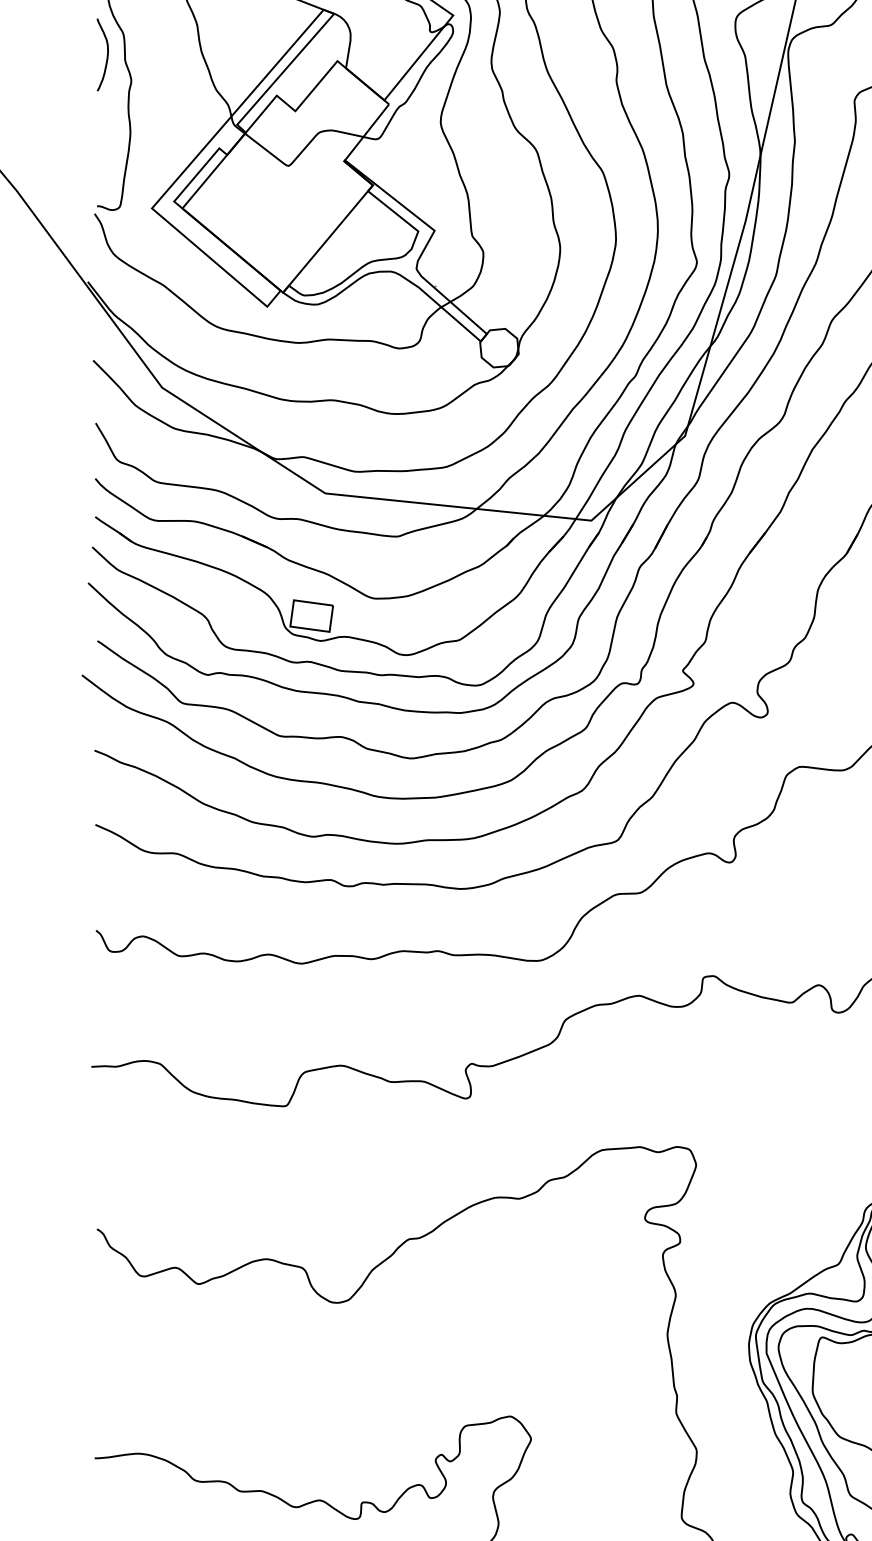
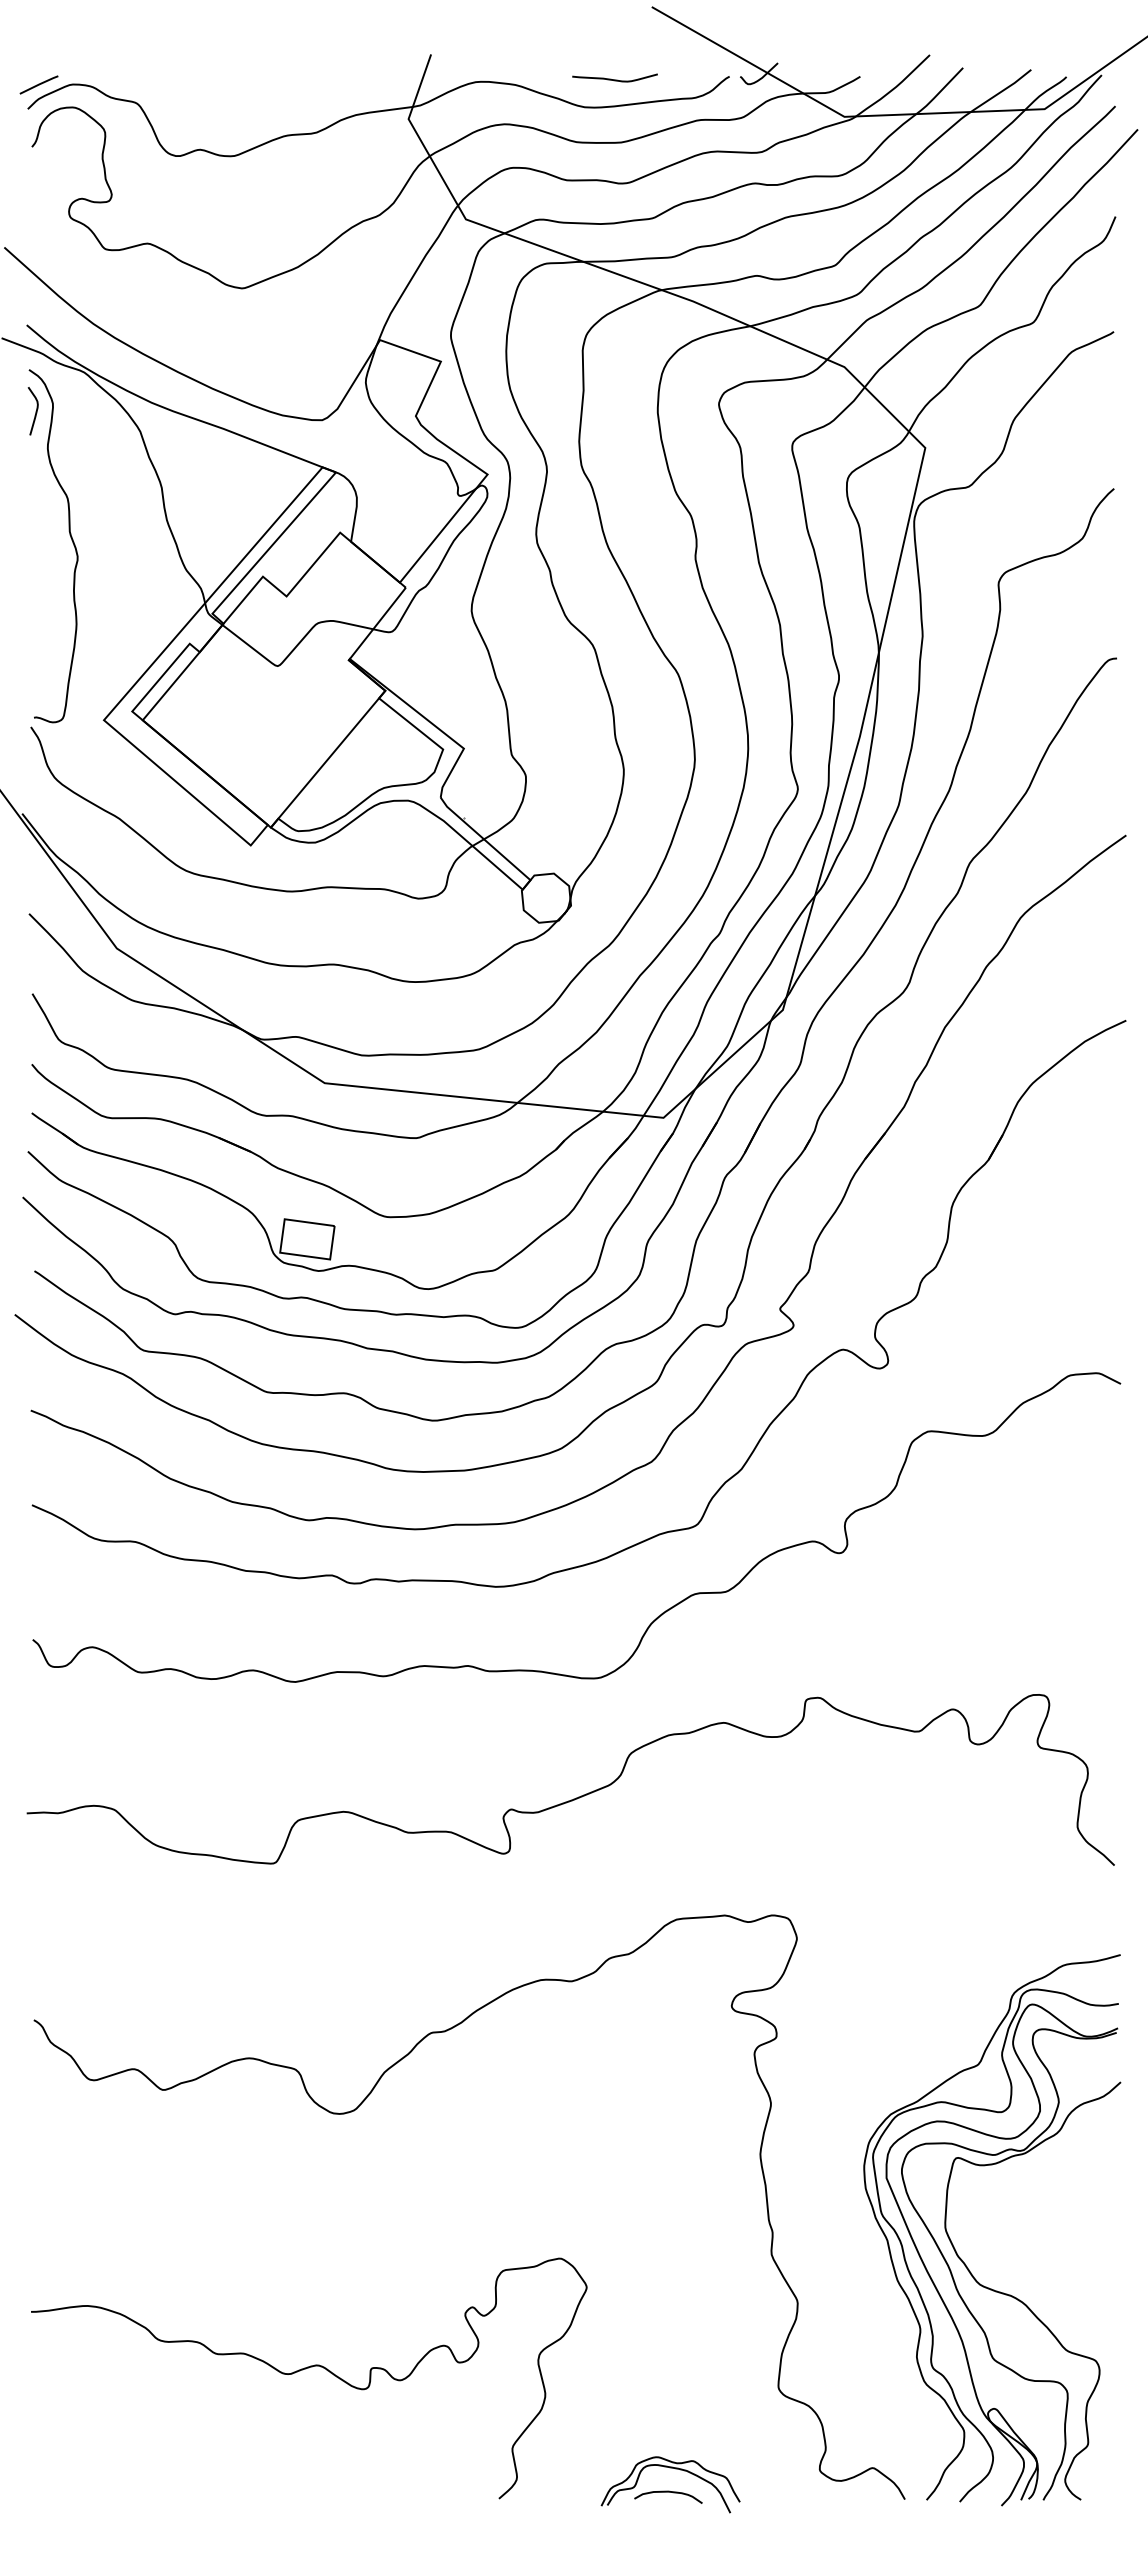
curve: (106, 54) -> (46, 524), removed

